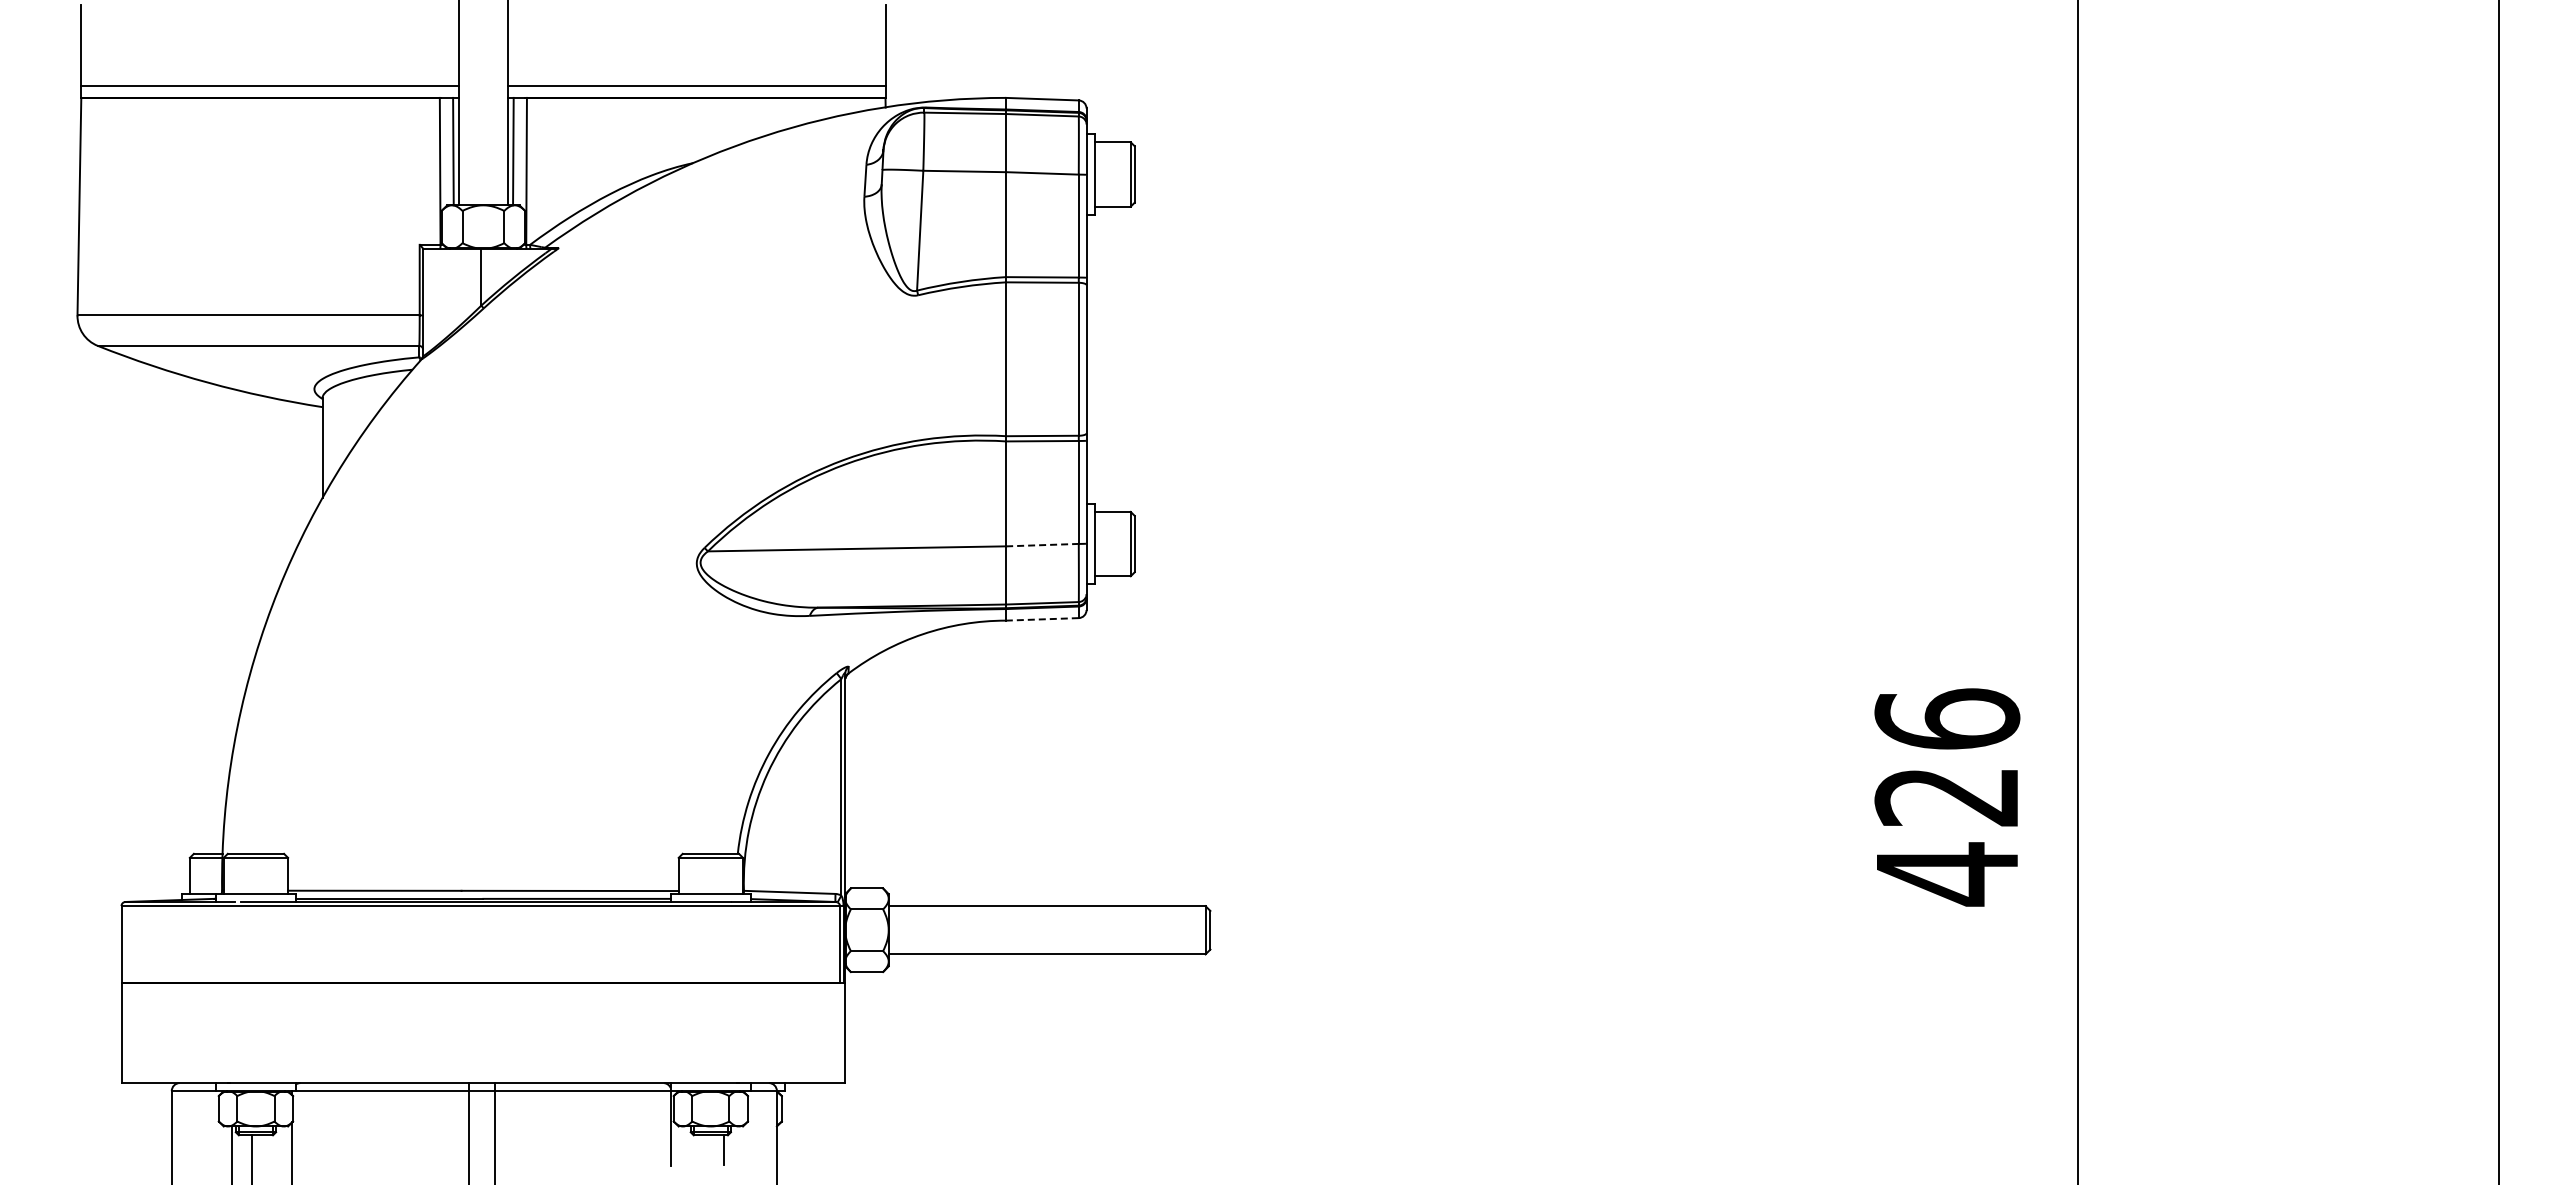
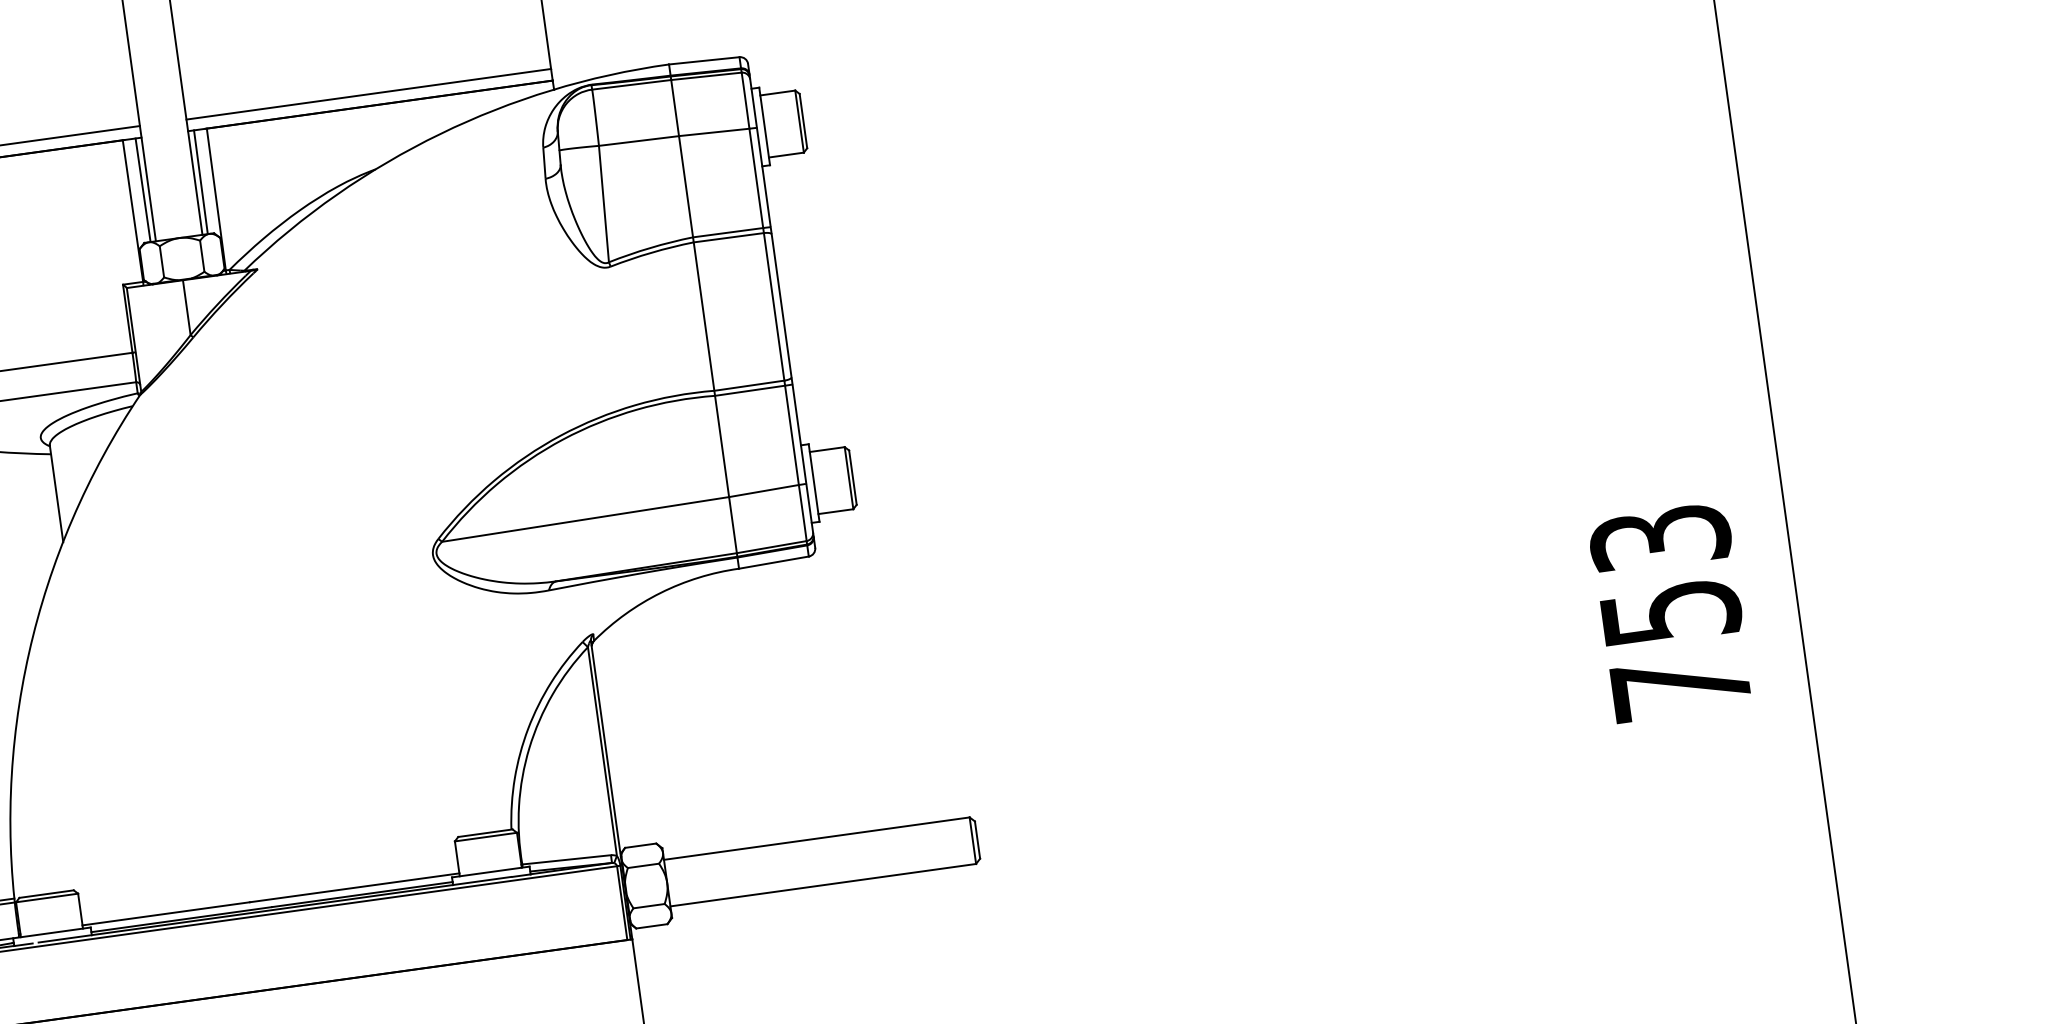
line: (1042, 545) -> (764, 491), dashed -> solid
line: (1041, 619) -> (773, 562), dashed -> solid
text: (1947, 797) -> (1670, 613), 426 -> 753

